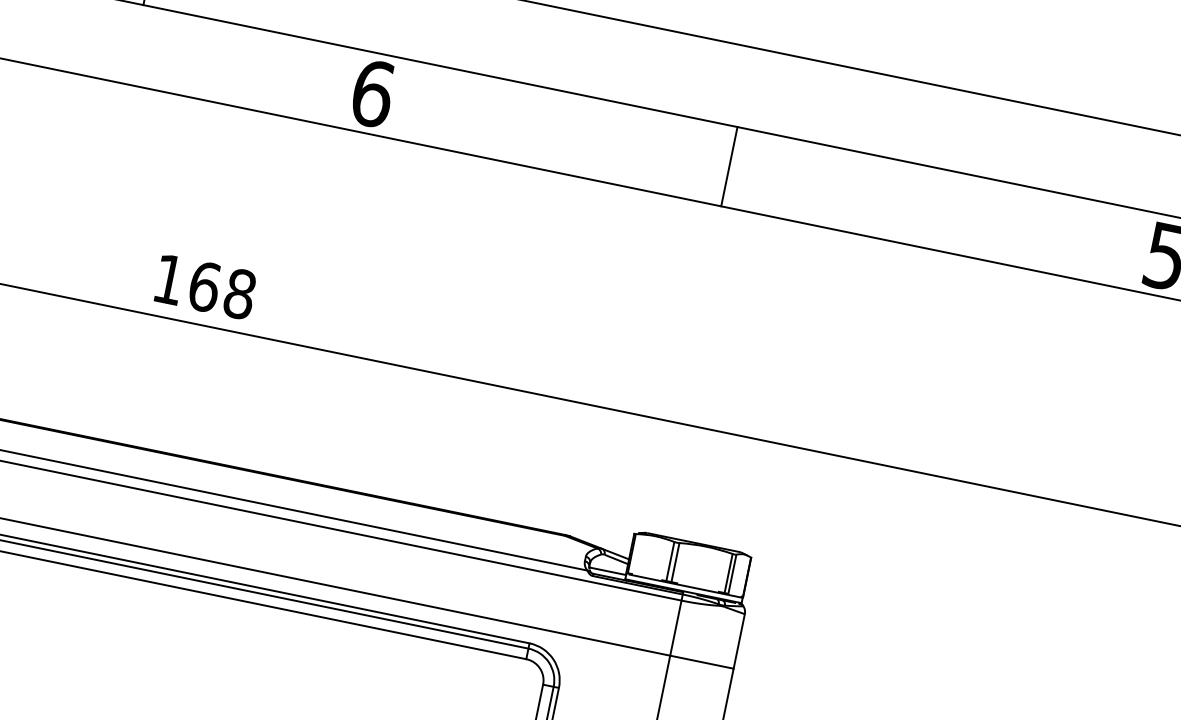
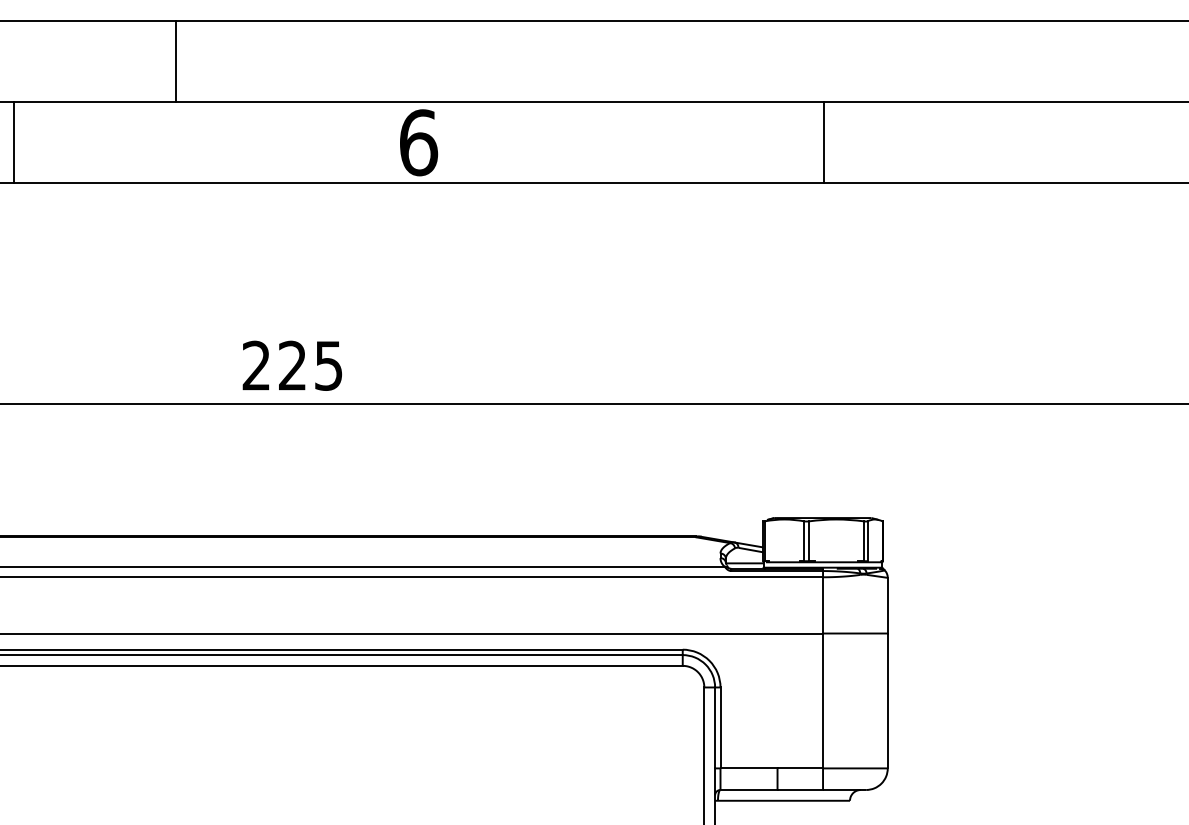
line: (729, 166) -> (823, 142), moved
text: (204, 286) -> (292, 365), 168 -> 225

